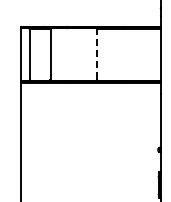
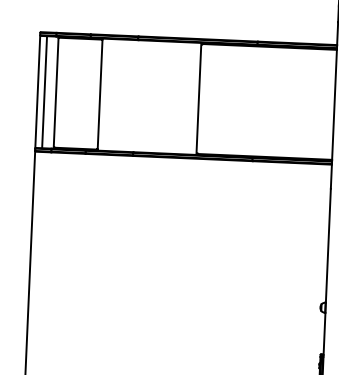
line: (24, 54) -> (44, 91), added
line: (96, 55) -> (197, 100), dashed -> solid

